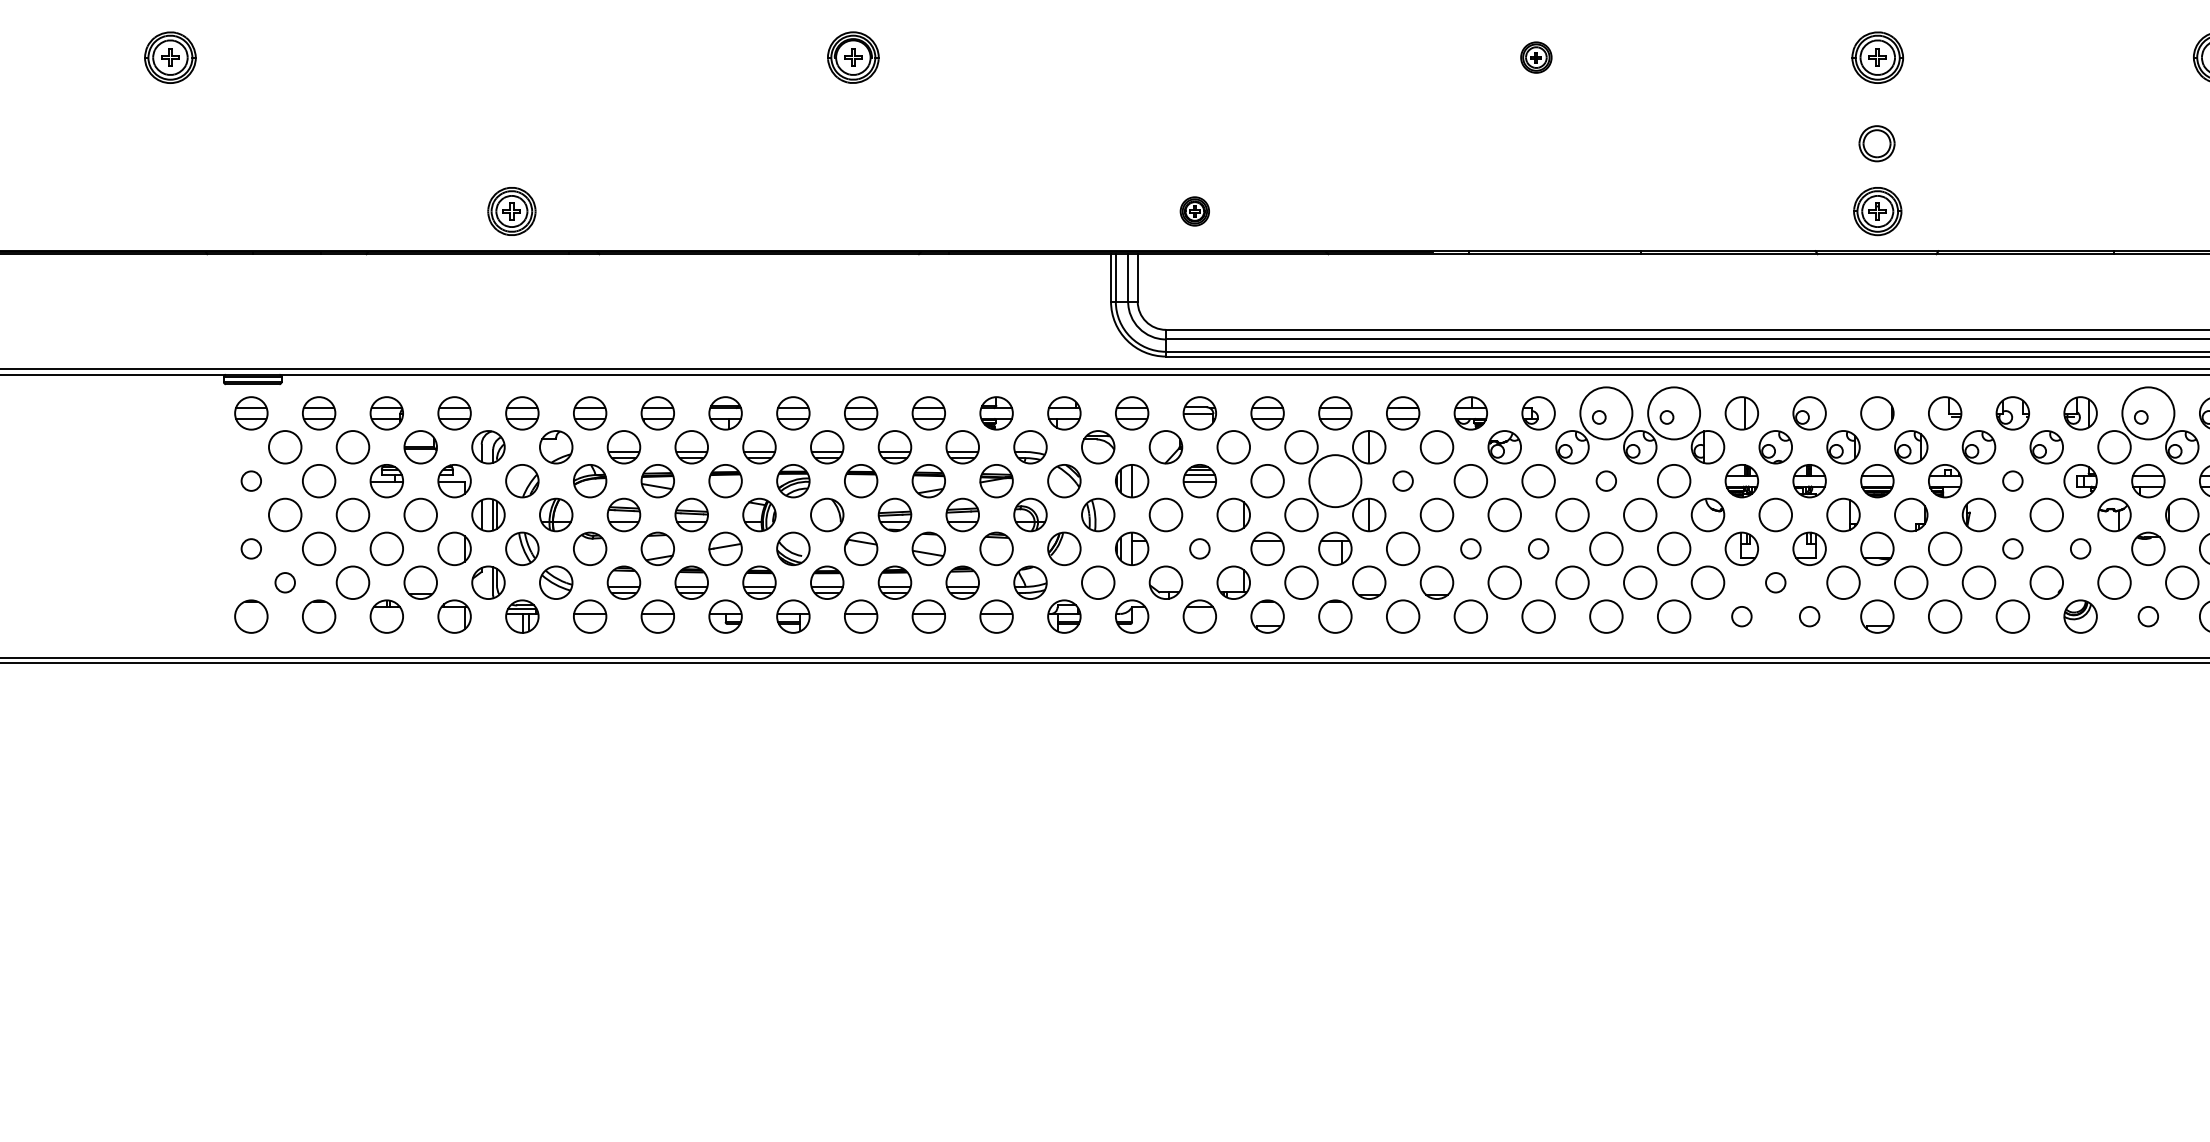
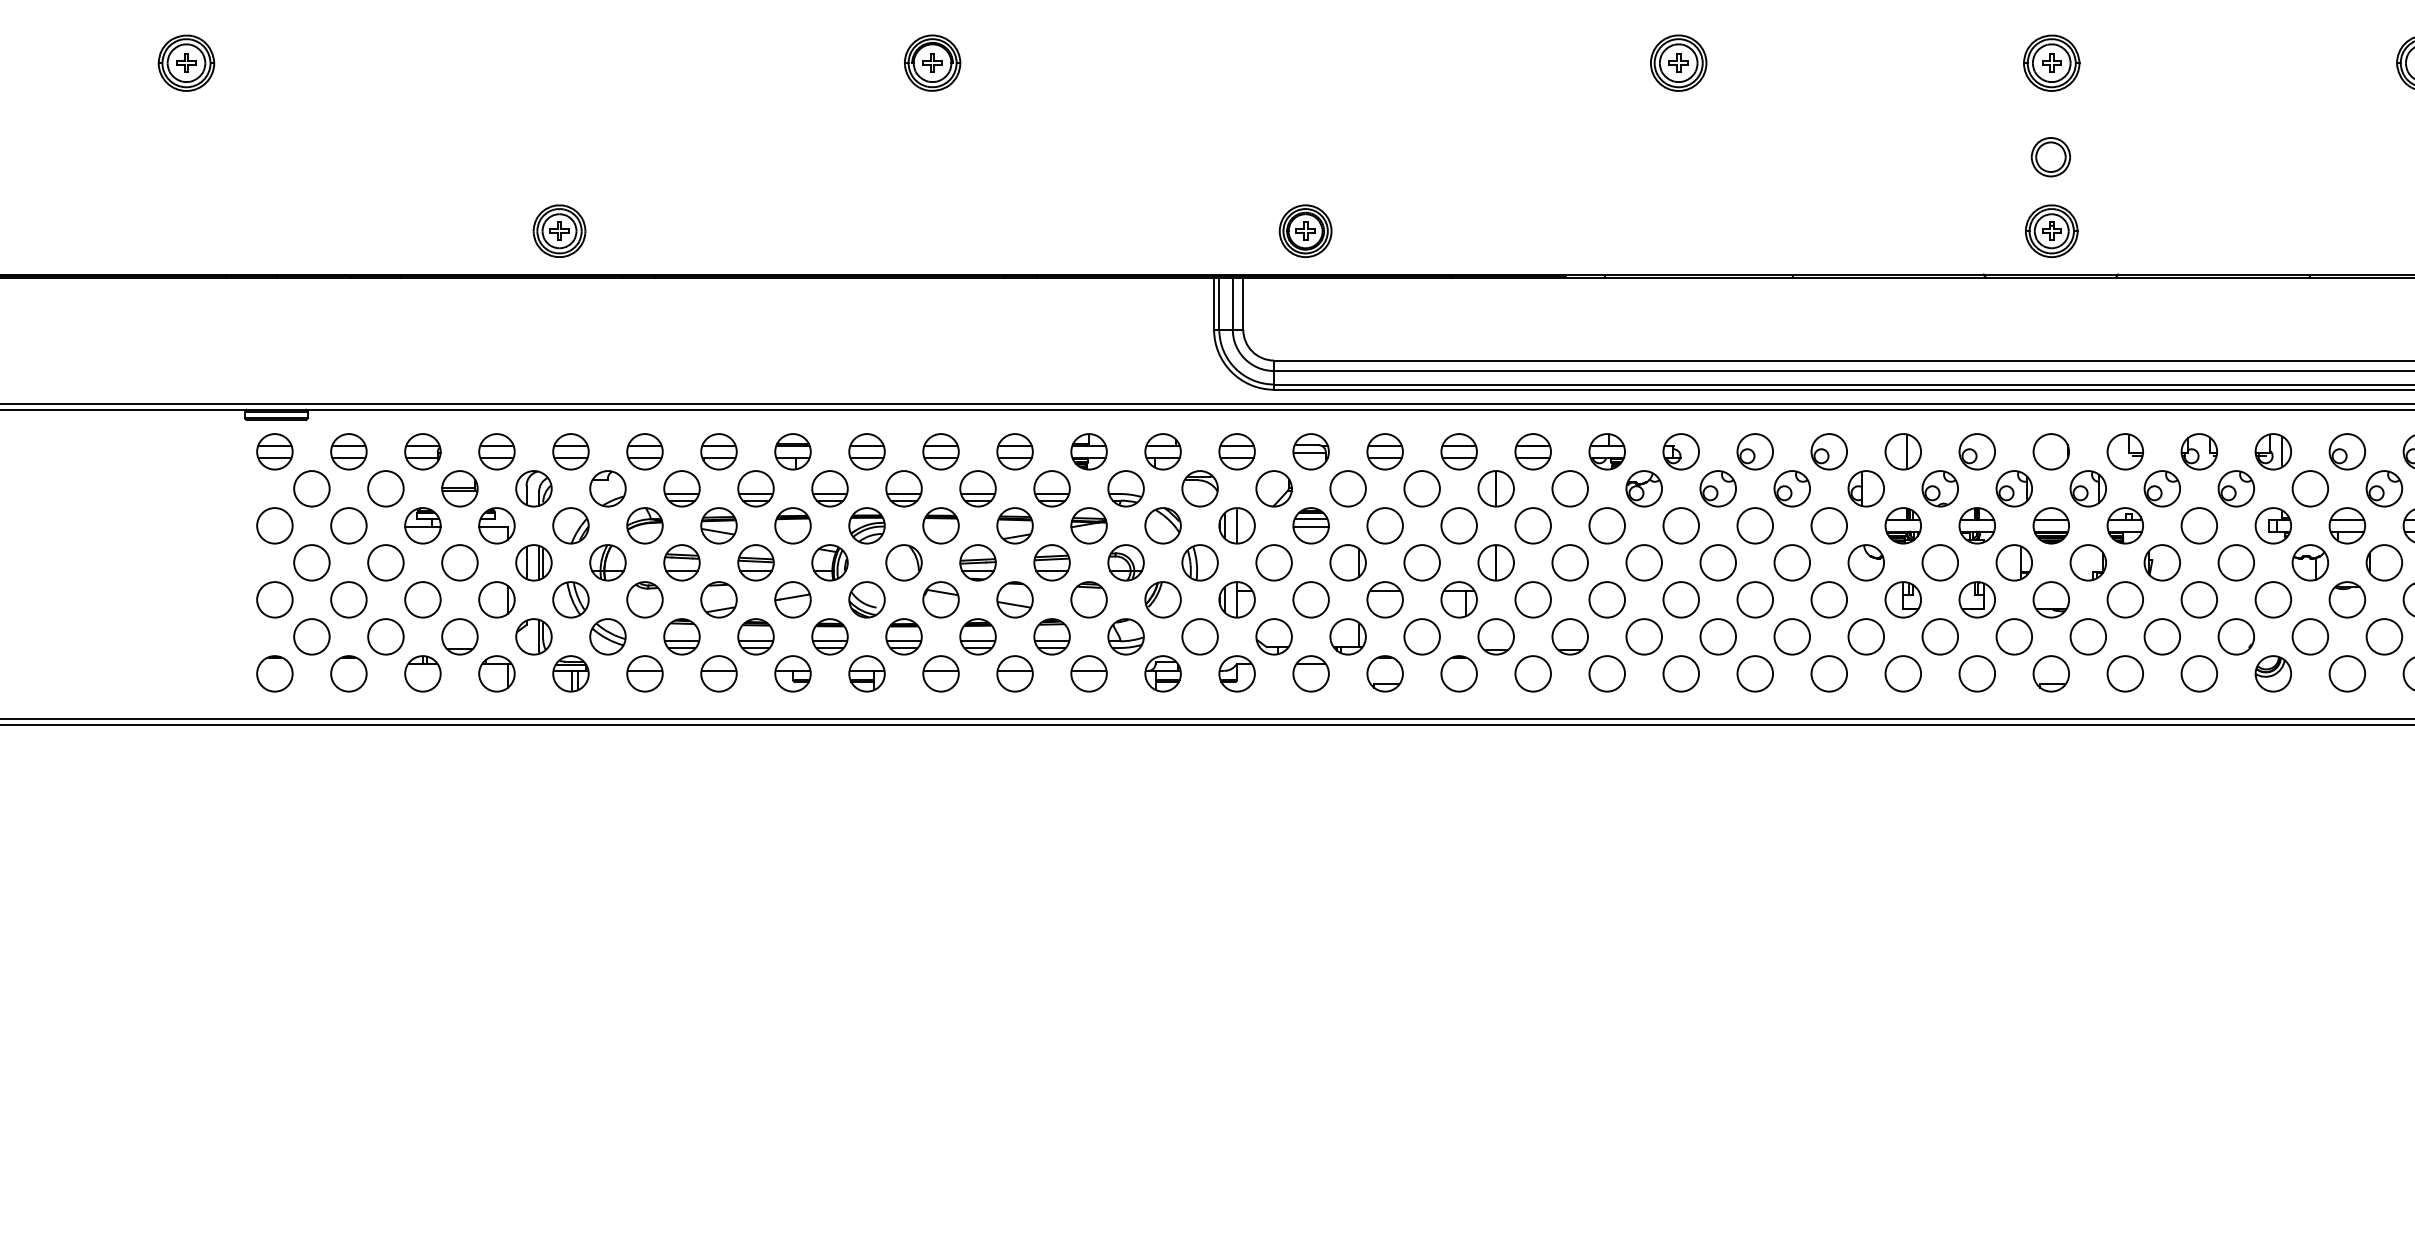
part: (1536, 57) -> (1678, 63), size x1.67
part: (1194, 211) -> (1305, 231), size x1.67
circle: (1606, 413) -> (1755, 451), size x0.62
circle: (1673, 413) -> (1828, 451), size x0.62
circle: (2148, 413) -> (2347, 451), size x0.62
circle: (251, 480) -> (275, 525), size x1.67
circle: (1335, 480) -> (1459, 525), size x0.62
circle: (1402, 480) -> (1532, 525), size x1.67
circle: (1606, 480) -> (1755, 525), size x1.67
circle: (2012, 480) -> (2198, 525), size x1.67
circle: (251, 548) -> (275, 599), size x1.67
circle: (1199, 548) -> (1310, 599), size x1.67
circle: (1470, 548) -> (1606, 599), size x1.67
circle: (1538, 548) -> (1681, 599), size x1.67
circle: (2012, 548) -> (2198, 599), size x1.67
circle: (2080, 548) -> (2273, 599), size x1.67
circle: (284, 582) -> (311, 636), size x1.67
circle: (1775, 582) -> (1940, 636), size x1.67
circle: (1741, 616) -> (1902, 673), size x1.67
circle: (1809, 616) -> (1977, 673), size x1.67
circle: (2148, 616) -> (2347, 673), size x1.67

